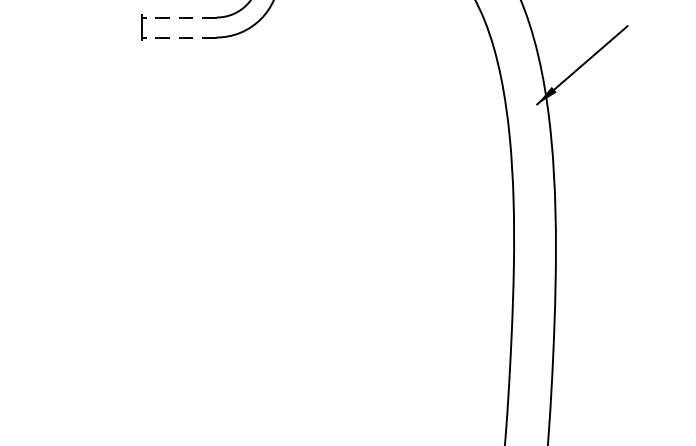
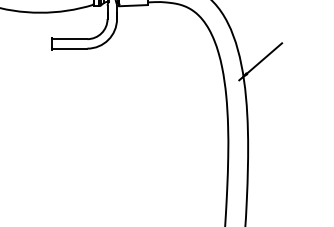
line: (178, 18) -> (69, 39), dashed -> solid
line: (178, 37) -> (69, 48), dashed -> solid

